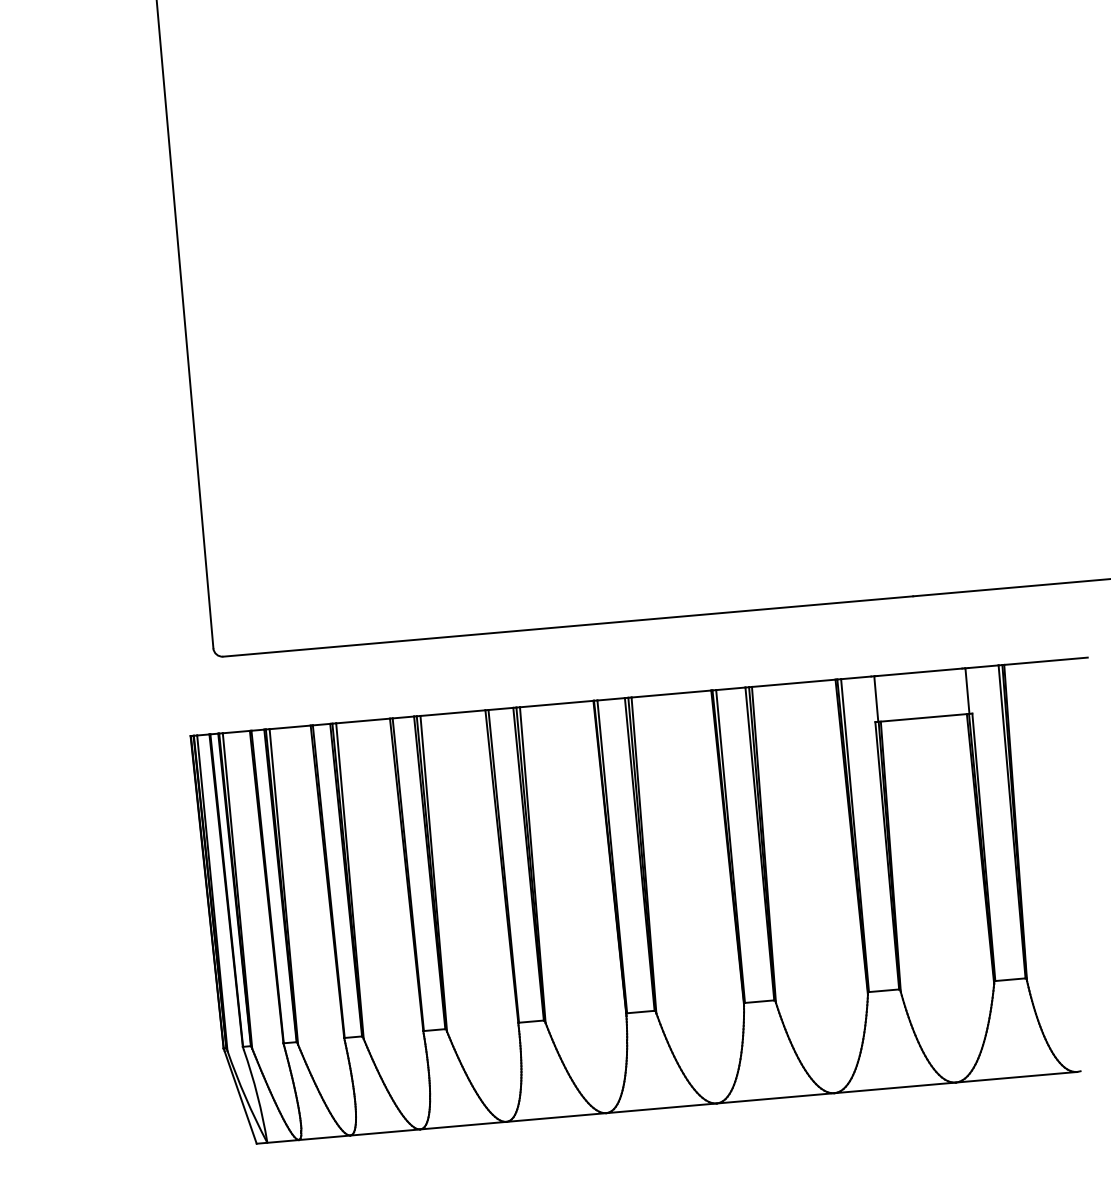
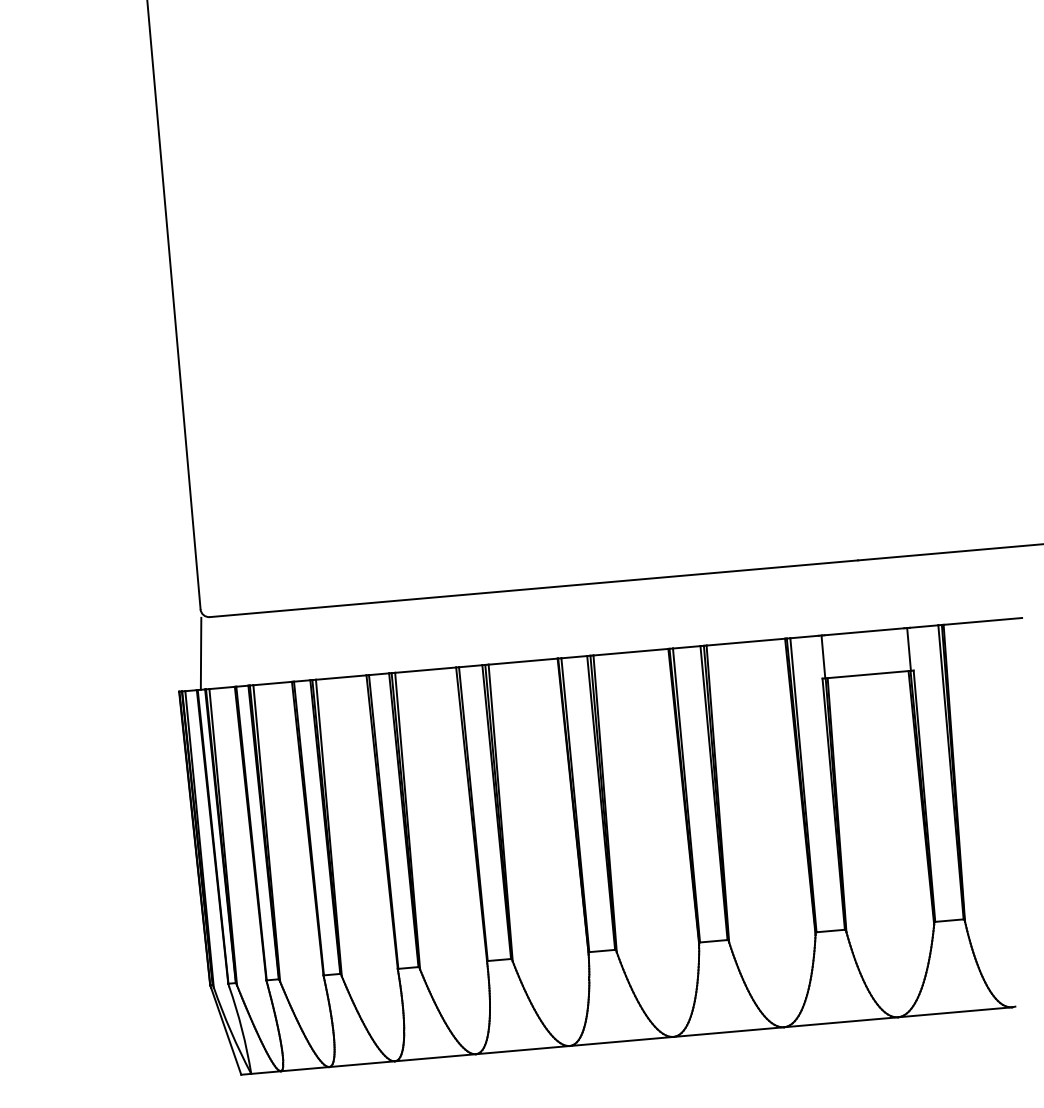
line: (213, 695) -> (200, 653), added

